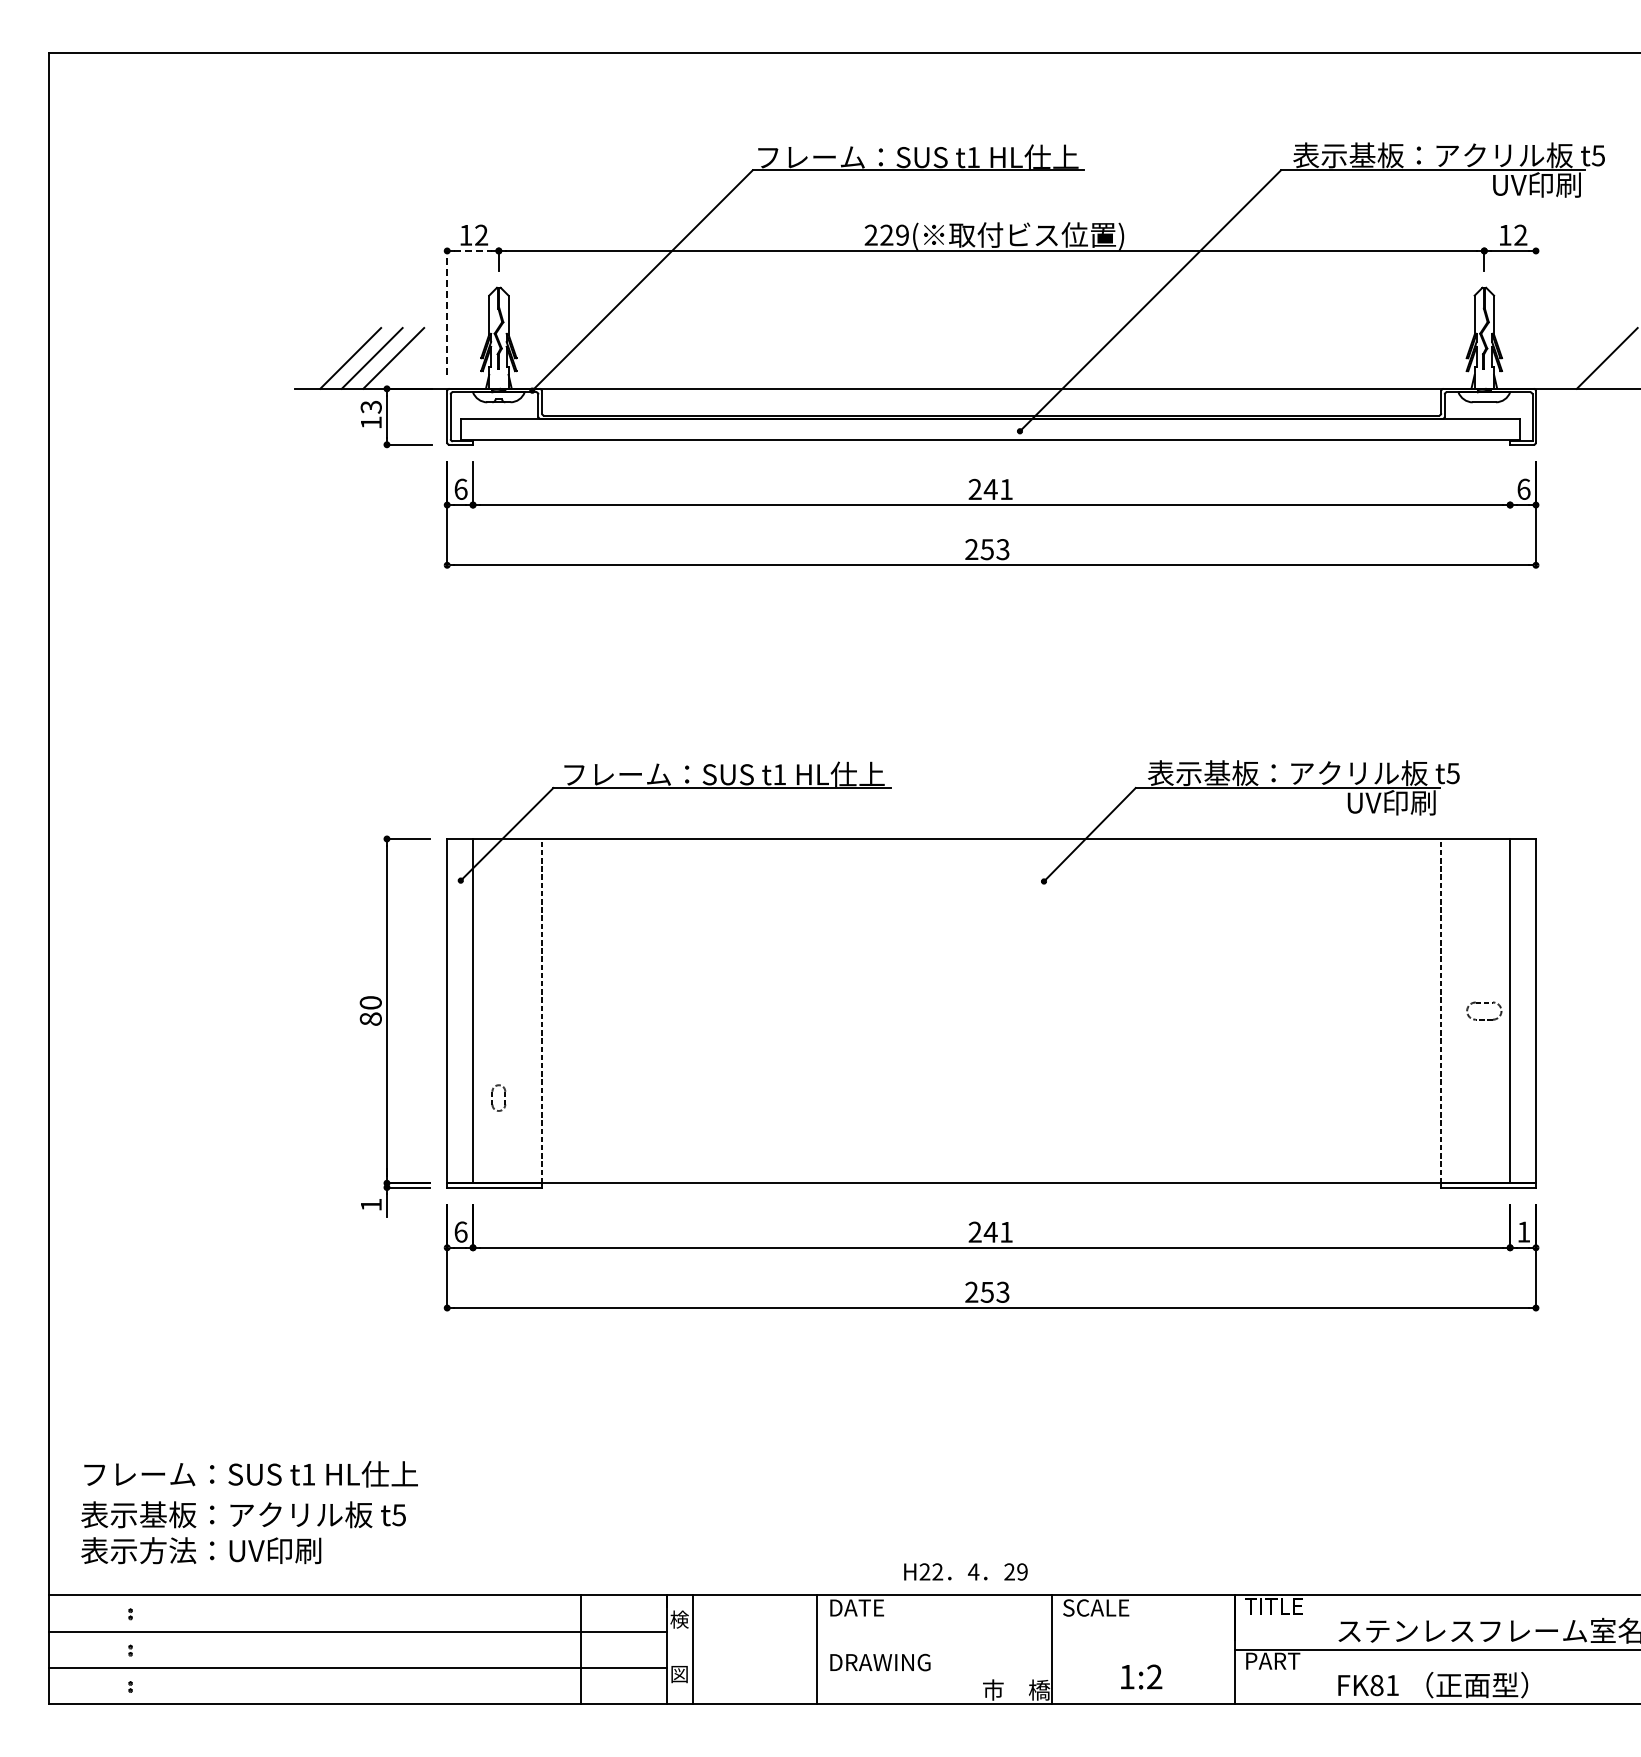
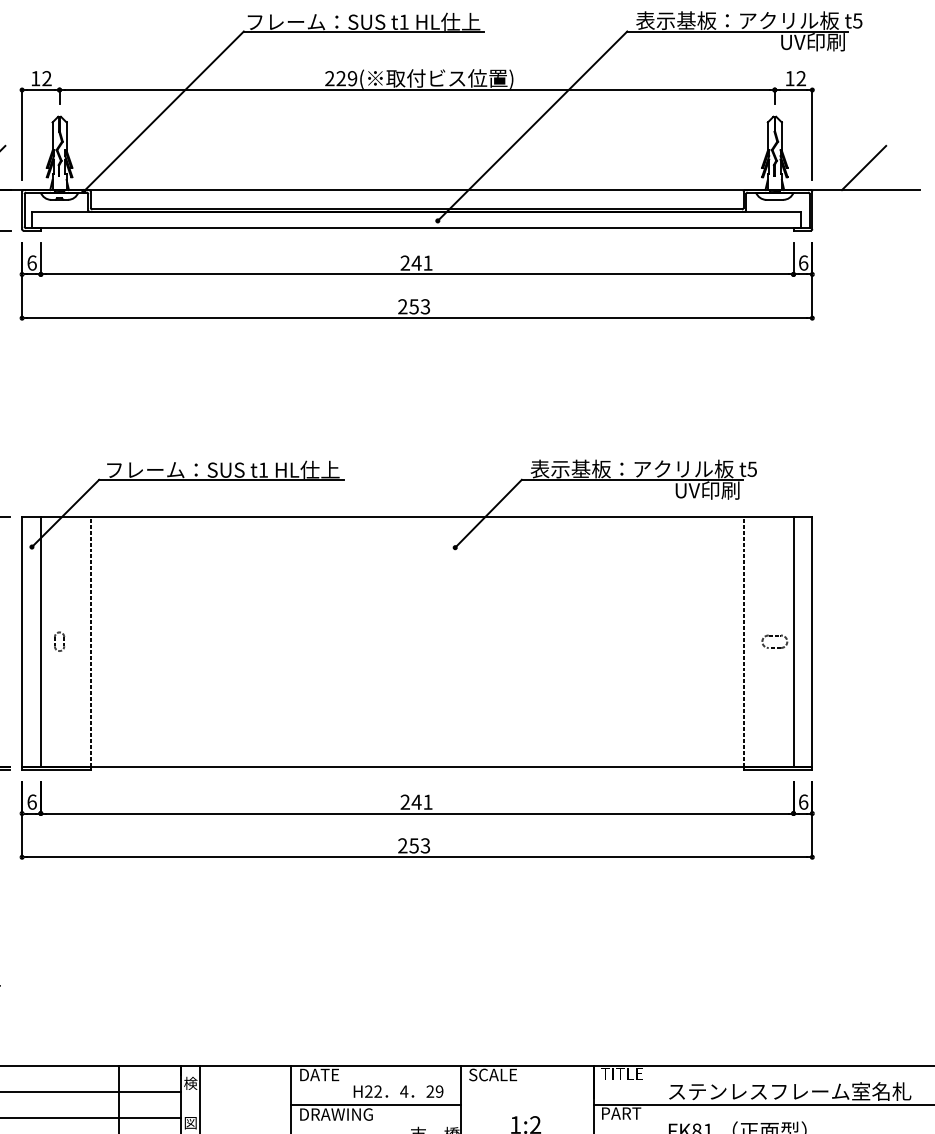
line: (473, 250) -> (41, 89), dashed -> solid
line: (447, 312) -> (22, 134), dashed -> solid
line: (1535, 312) -> (811, 134), added
line: (1510, 483) -> (793, 258), added
part: (492, 1096) -> (54, 640), moved
text: (1523, 1231) -> (803, 801), 1 -> 6
text: (965, 1571) -> (398, 1091), moved
line: (934, 1649) -> (375, 1105), added

